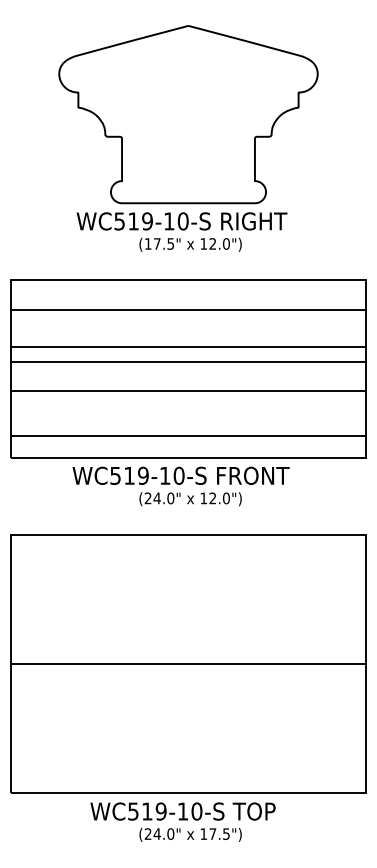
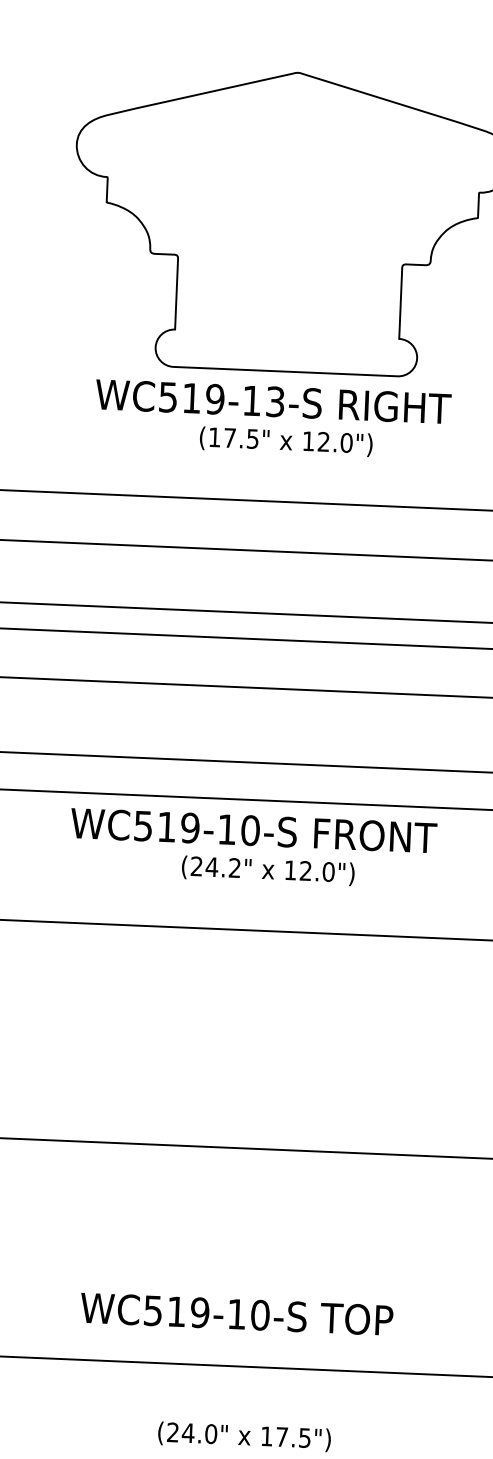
text: (182, 221) -> (274, 401), WC519-10-S -> WC519-13-S
text: (170, 498) -> (234, 868), (24.0" -> (24.2"
text: (182, 811) -> (235, 1314), moved

